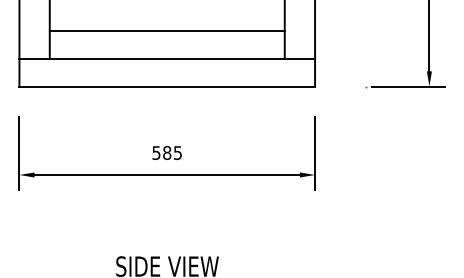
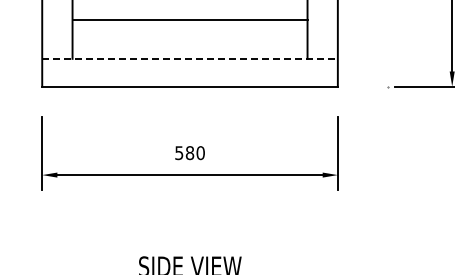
line: (166, 31) -> (189, 20), moved
line: (167, 58) -> (190, 58), solid -> dashed
text: (177, 152) -> (200, 152), 585 -> 580

